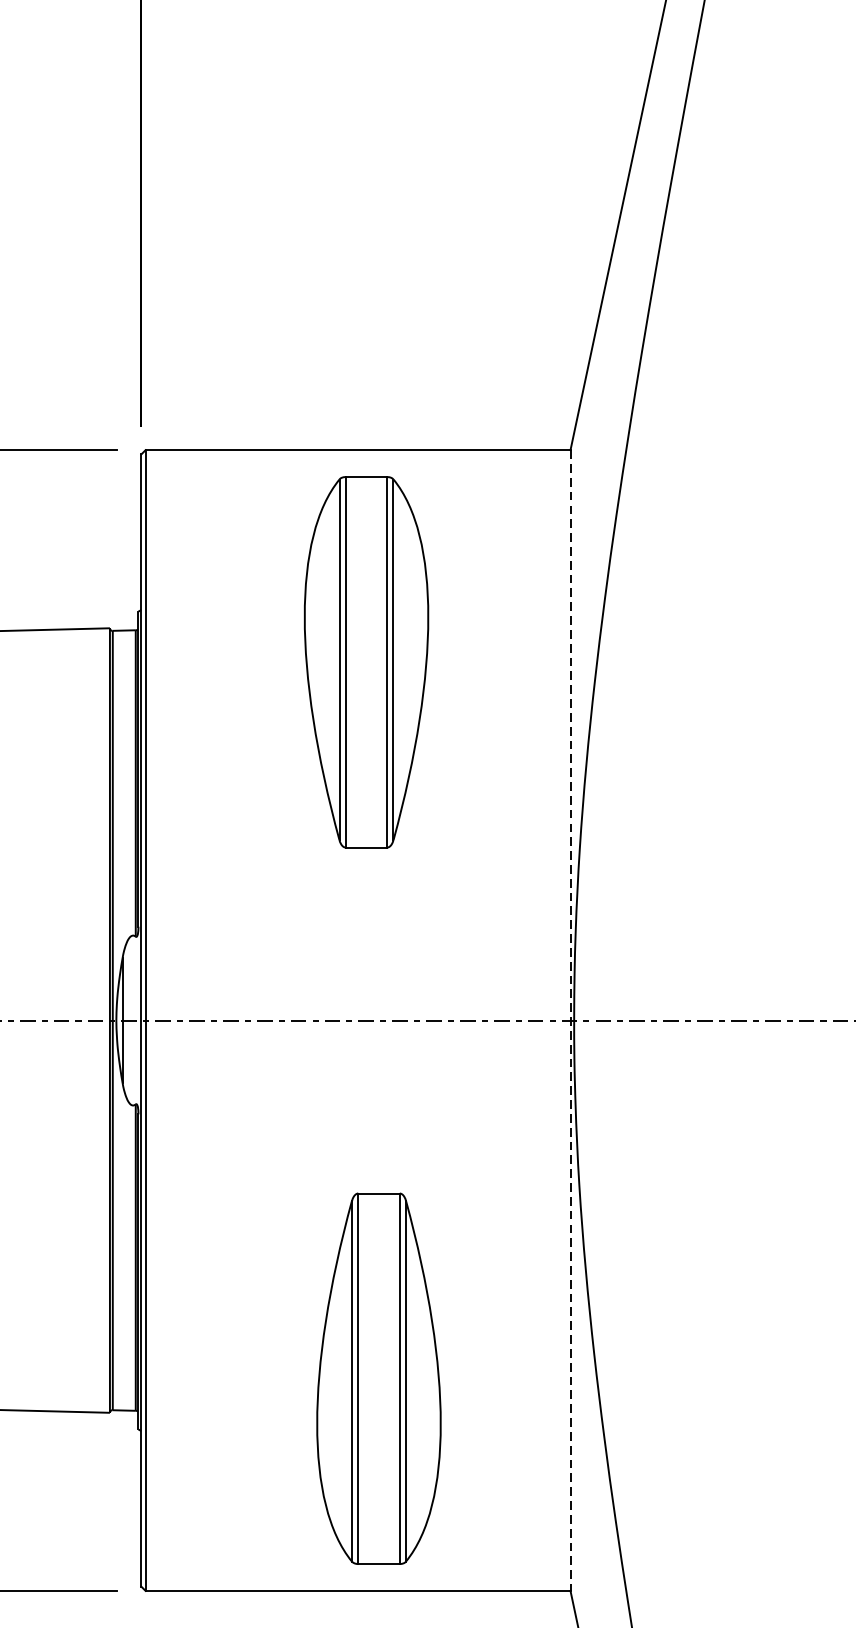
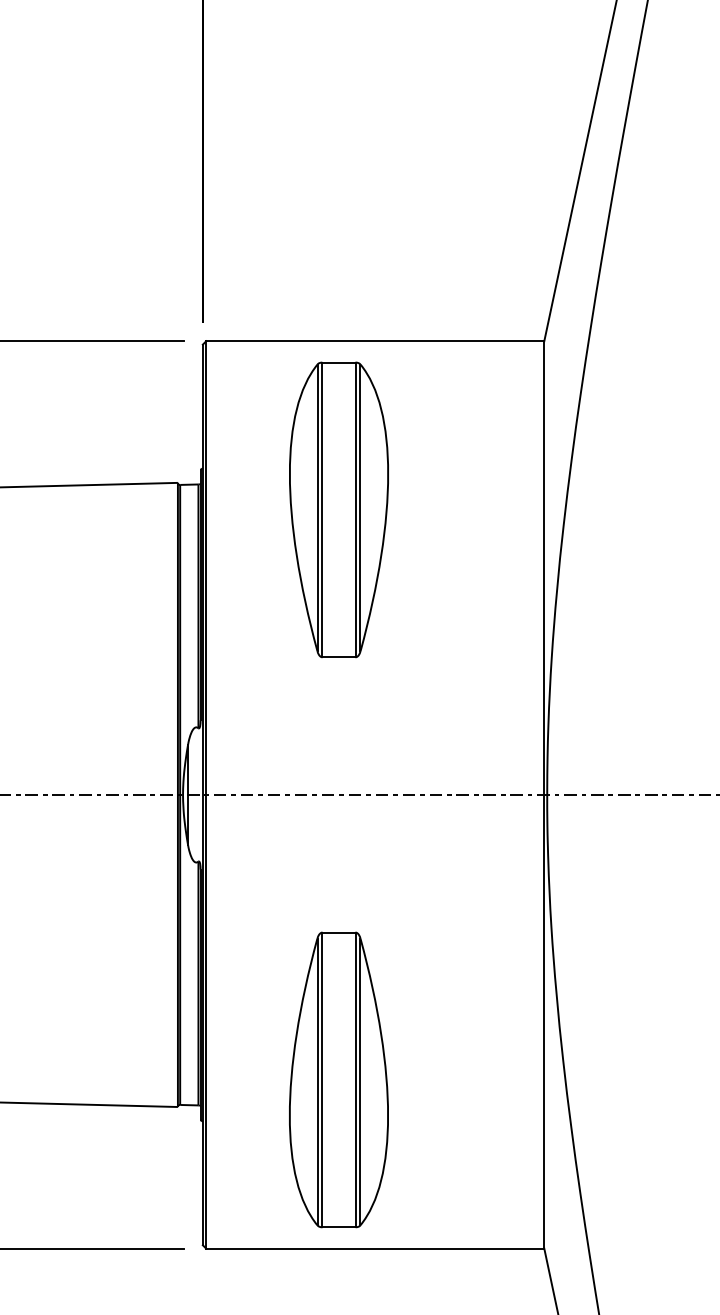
part: (365, 661) -> (338, 509), moved
line: (570, 1019) -> (544, 794), dashed -> solid
part: (378, 1378) -> (338, 1079), moved

